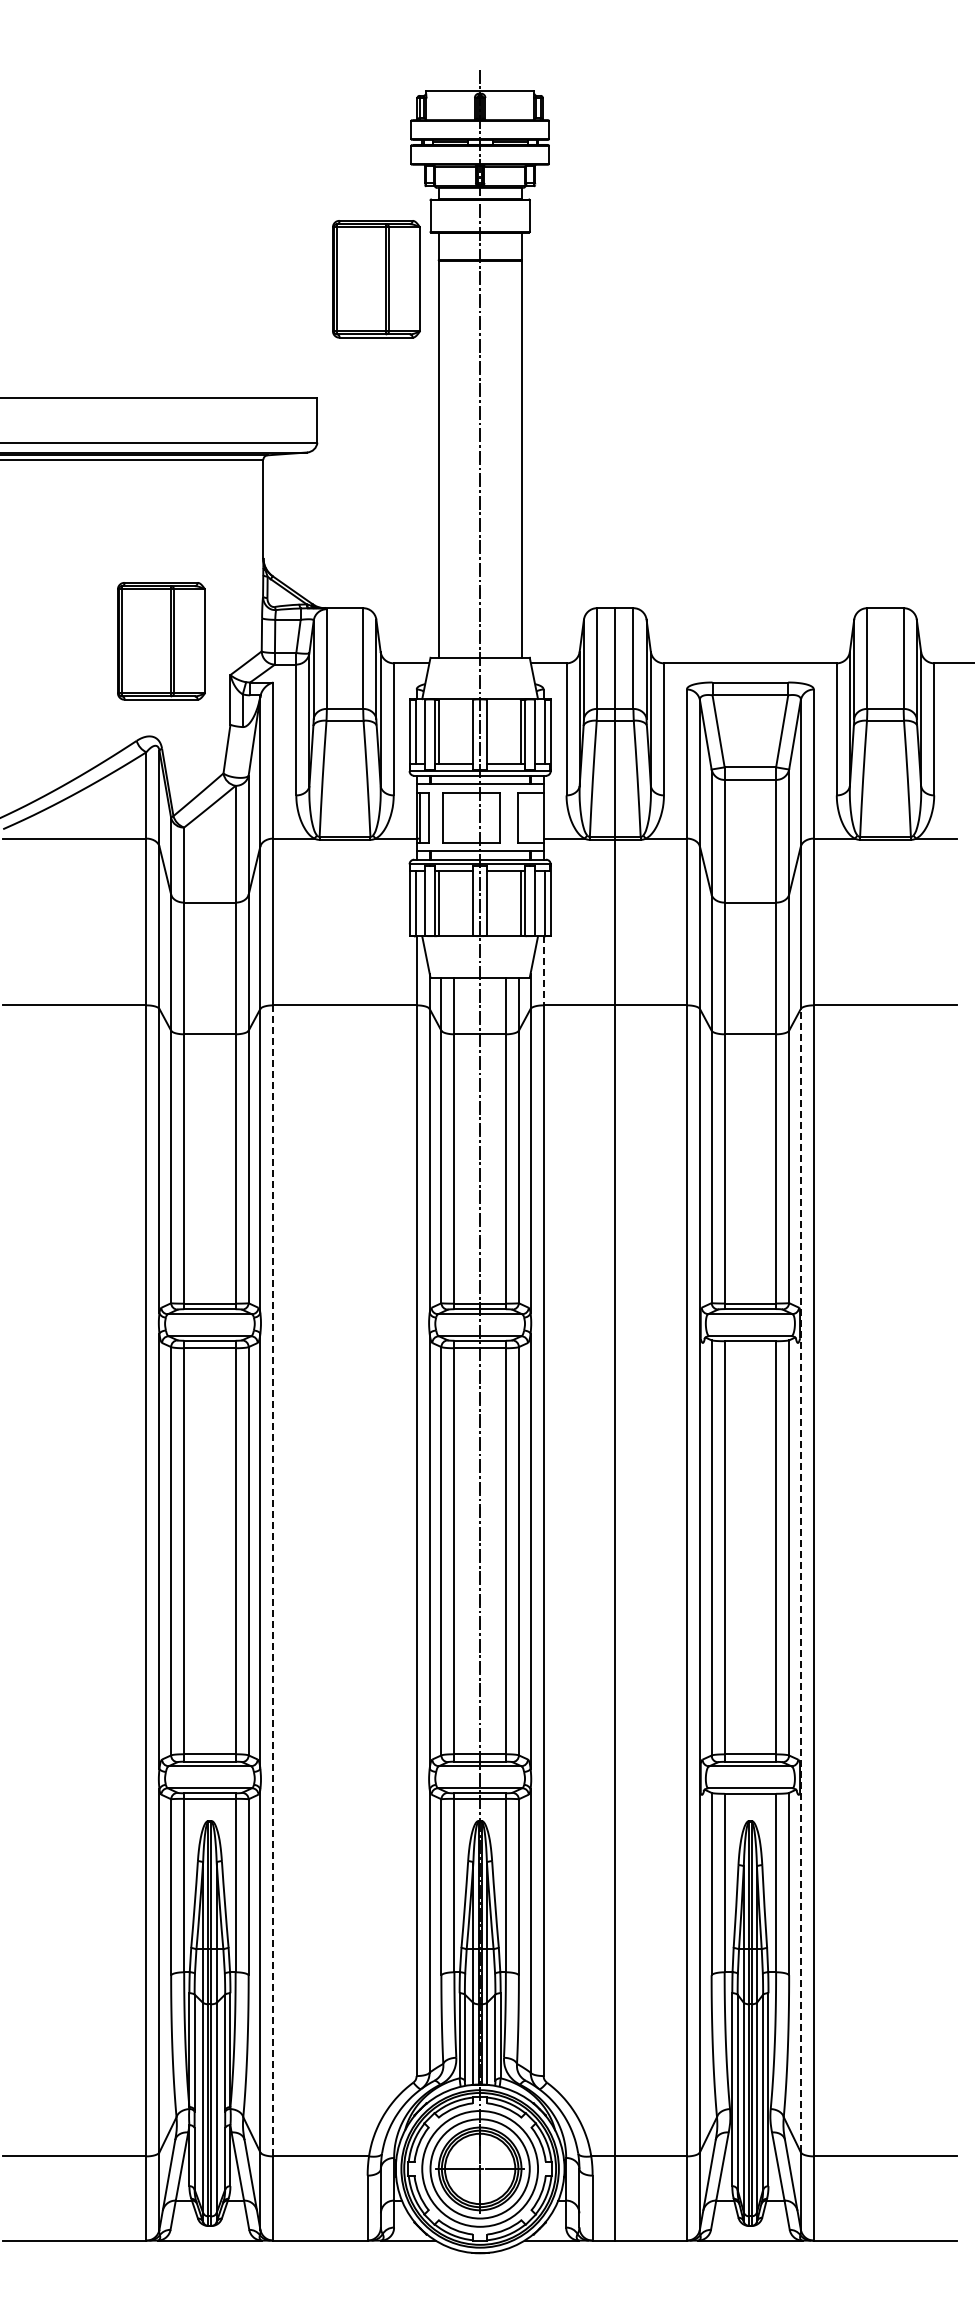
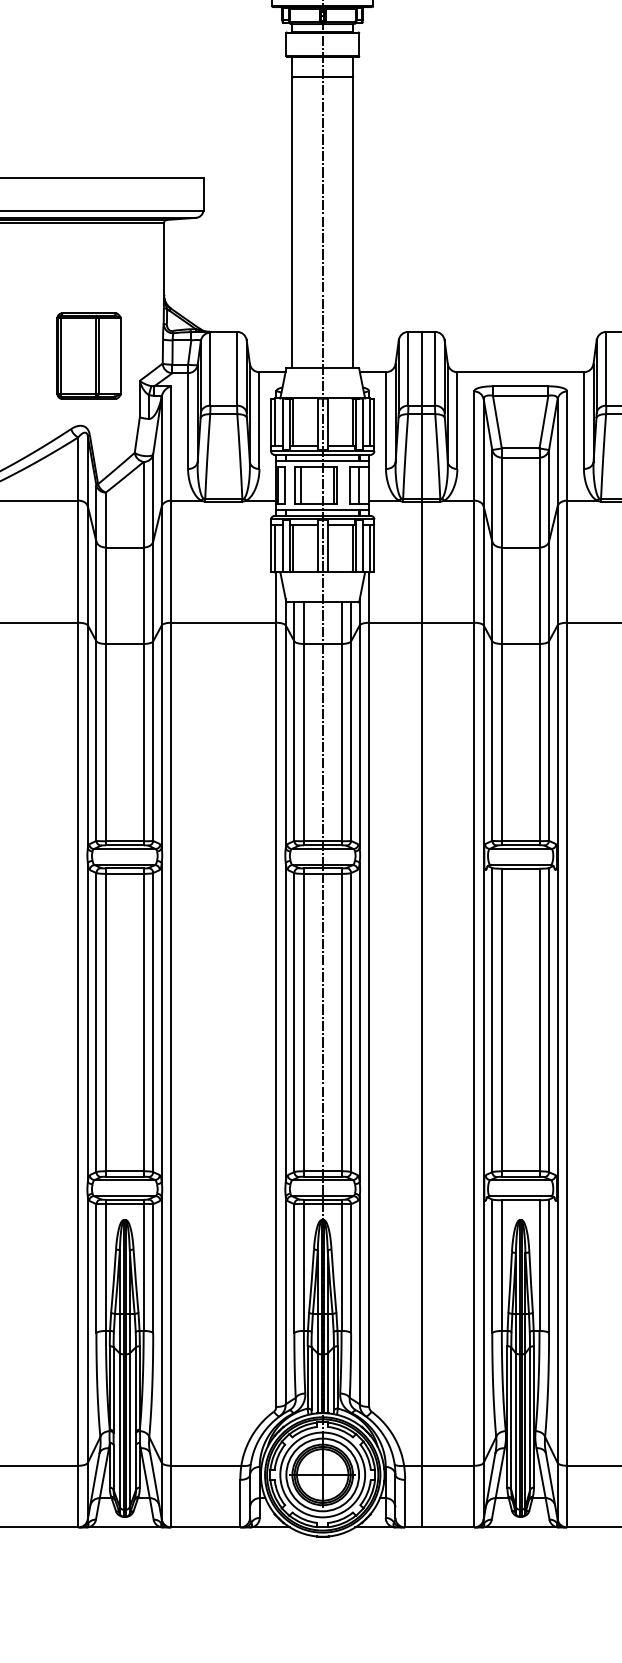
part: (376, 279) -> (246, 91), removed
line: (450, 817) -> (301, 485), added
line: (495, 817) -> (333, 485), added
line: (529, 817) -> (358, 485), added
line: (543, 971) -> (369, 597), dashed -> solid
line: (273, 1580) -> (171, 1043), dashed -> solid
line: (800, 1580) -> (557, 1043), dashed -> solid

